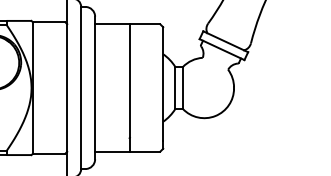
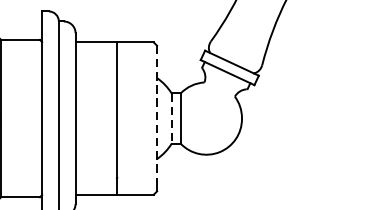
line: (163, 84) -> (157, 114), solid -> dashed
line: (175, 88) -> (171, 119), solid -> dashed

